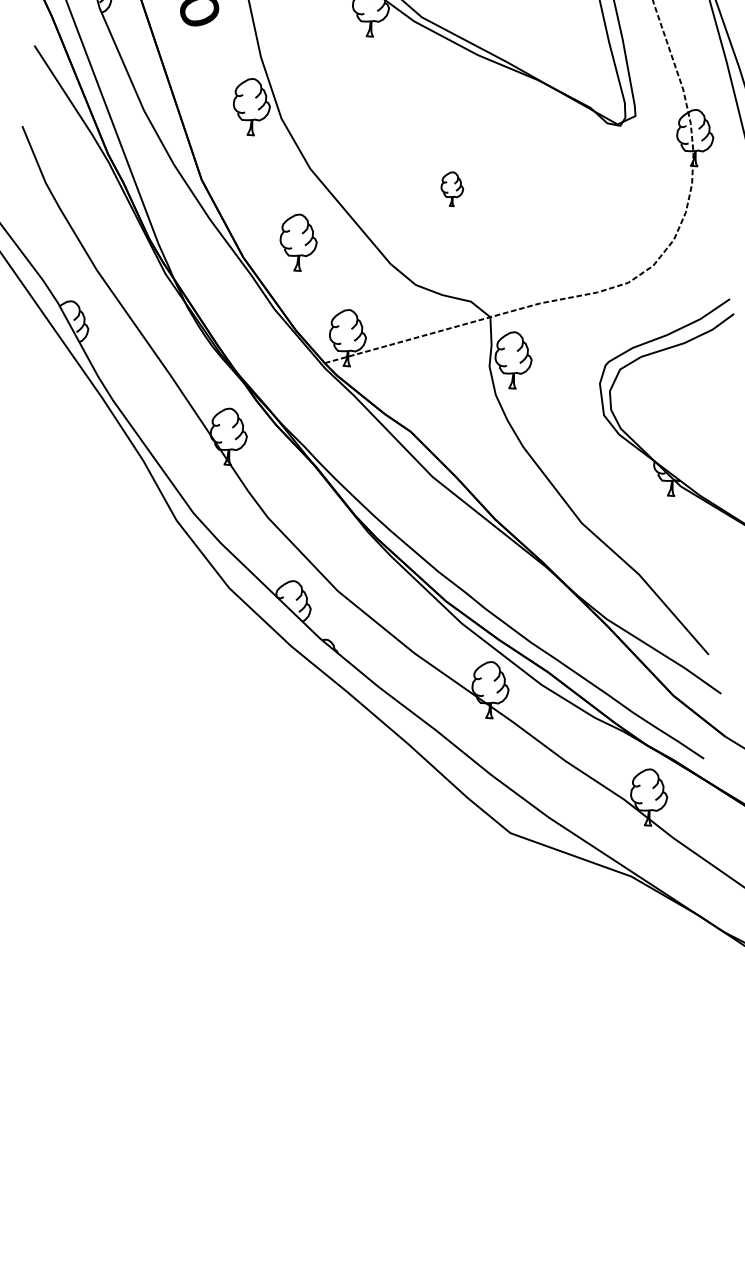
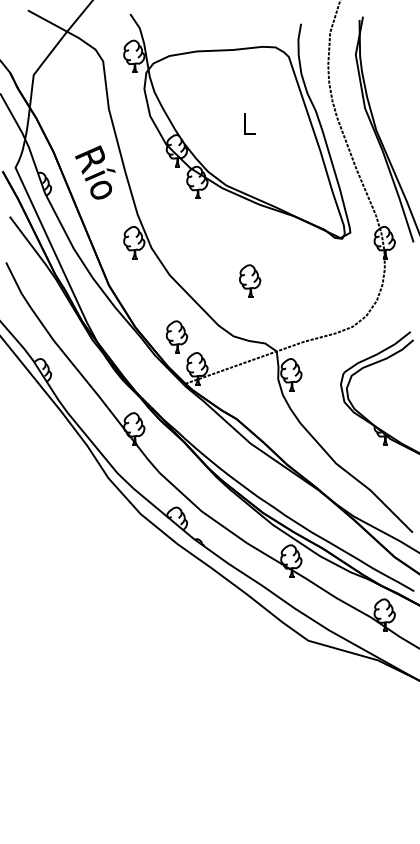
part: (452, 188) -> (250, 280), size x1.67
part: (297, 241) -> (176, 336), moved

